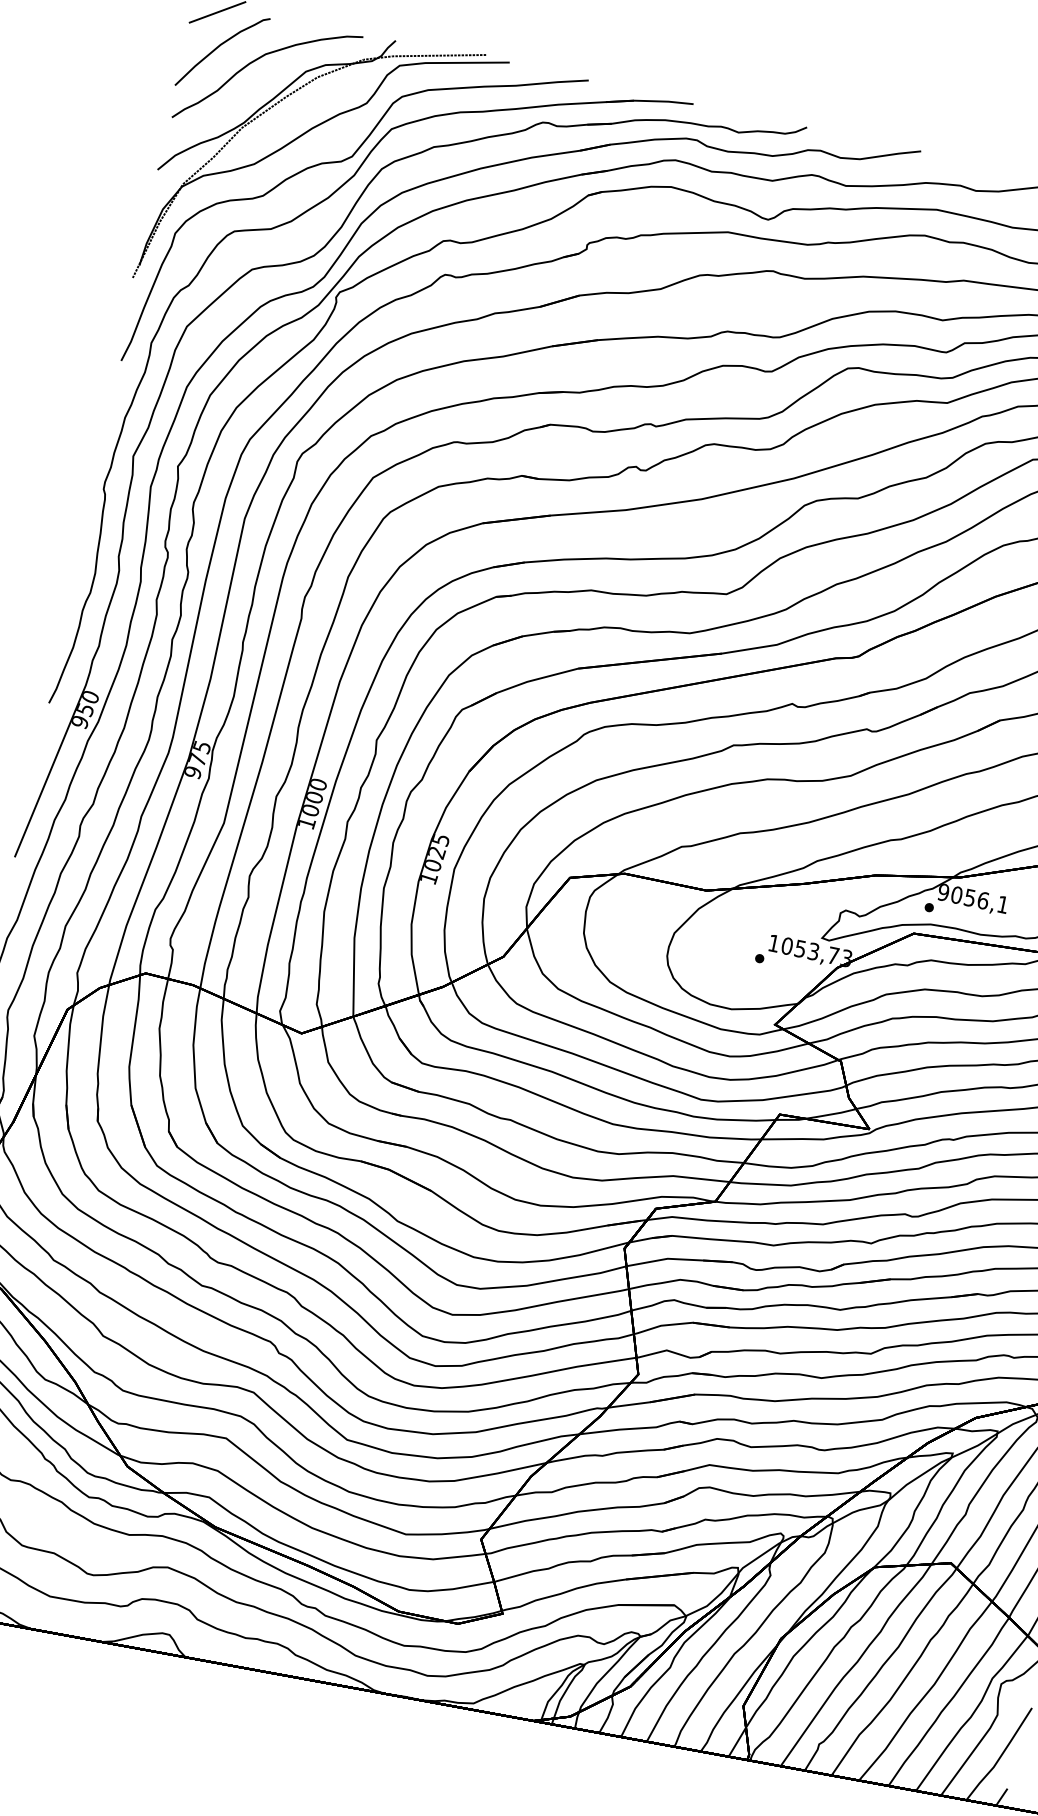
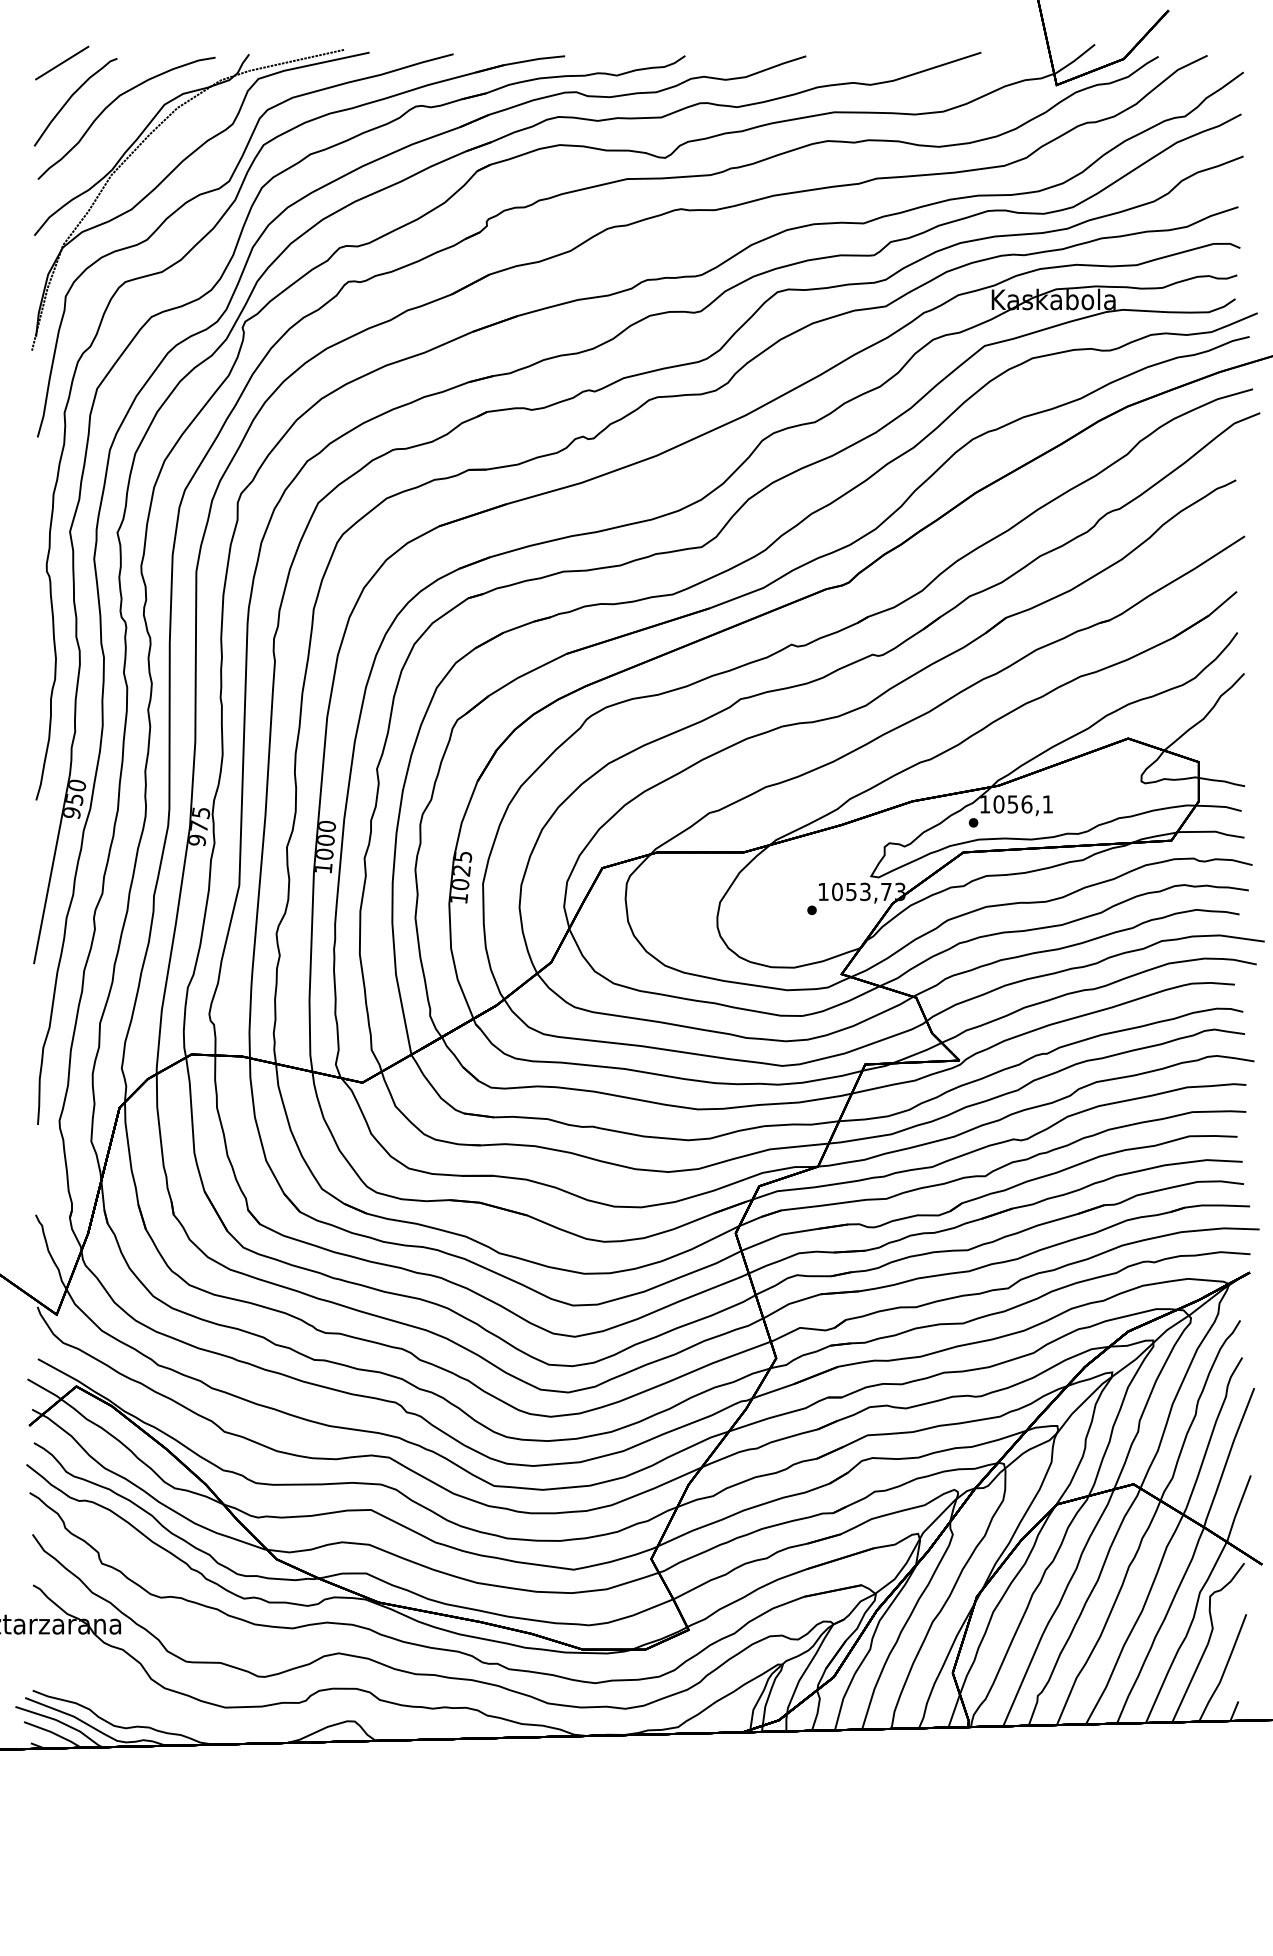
text: (943, 892) -> (984, 804), 9056,1 -> 1056,1

